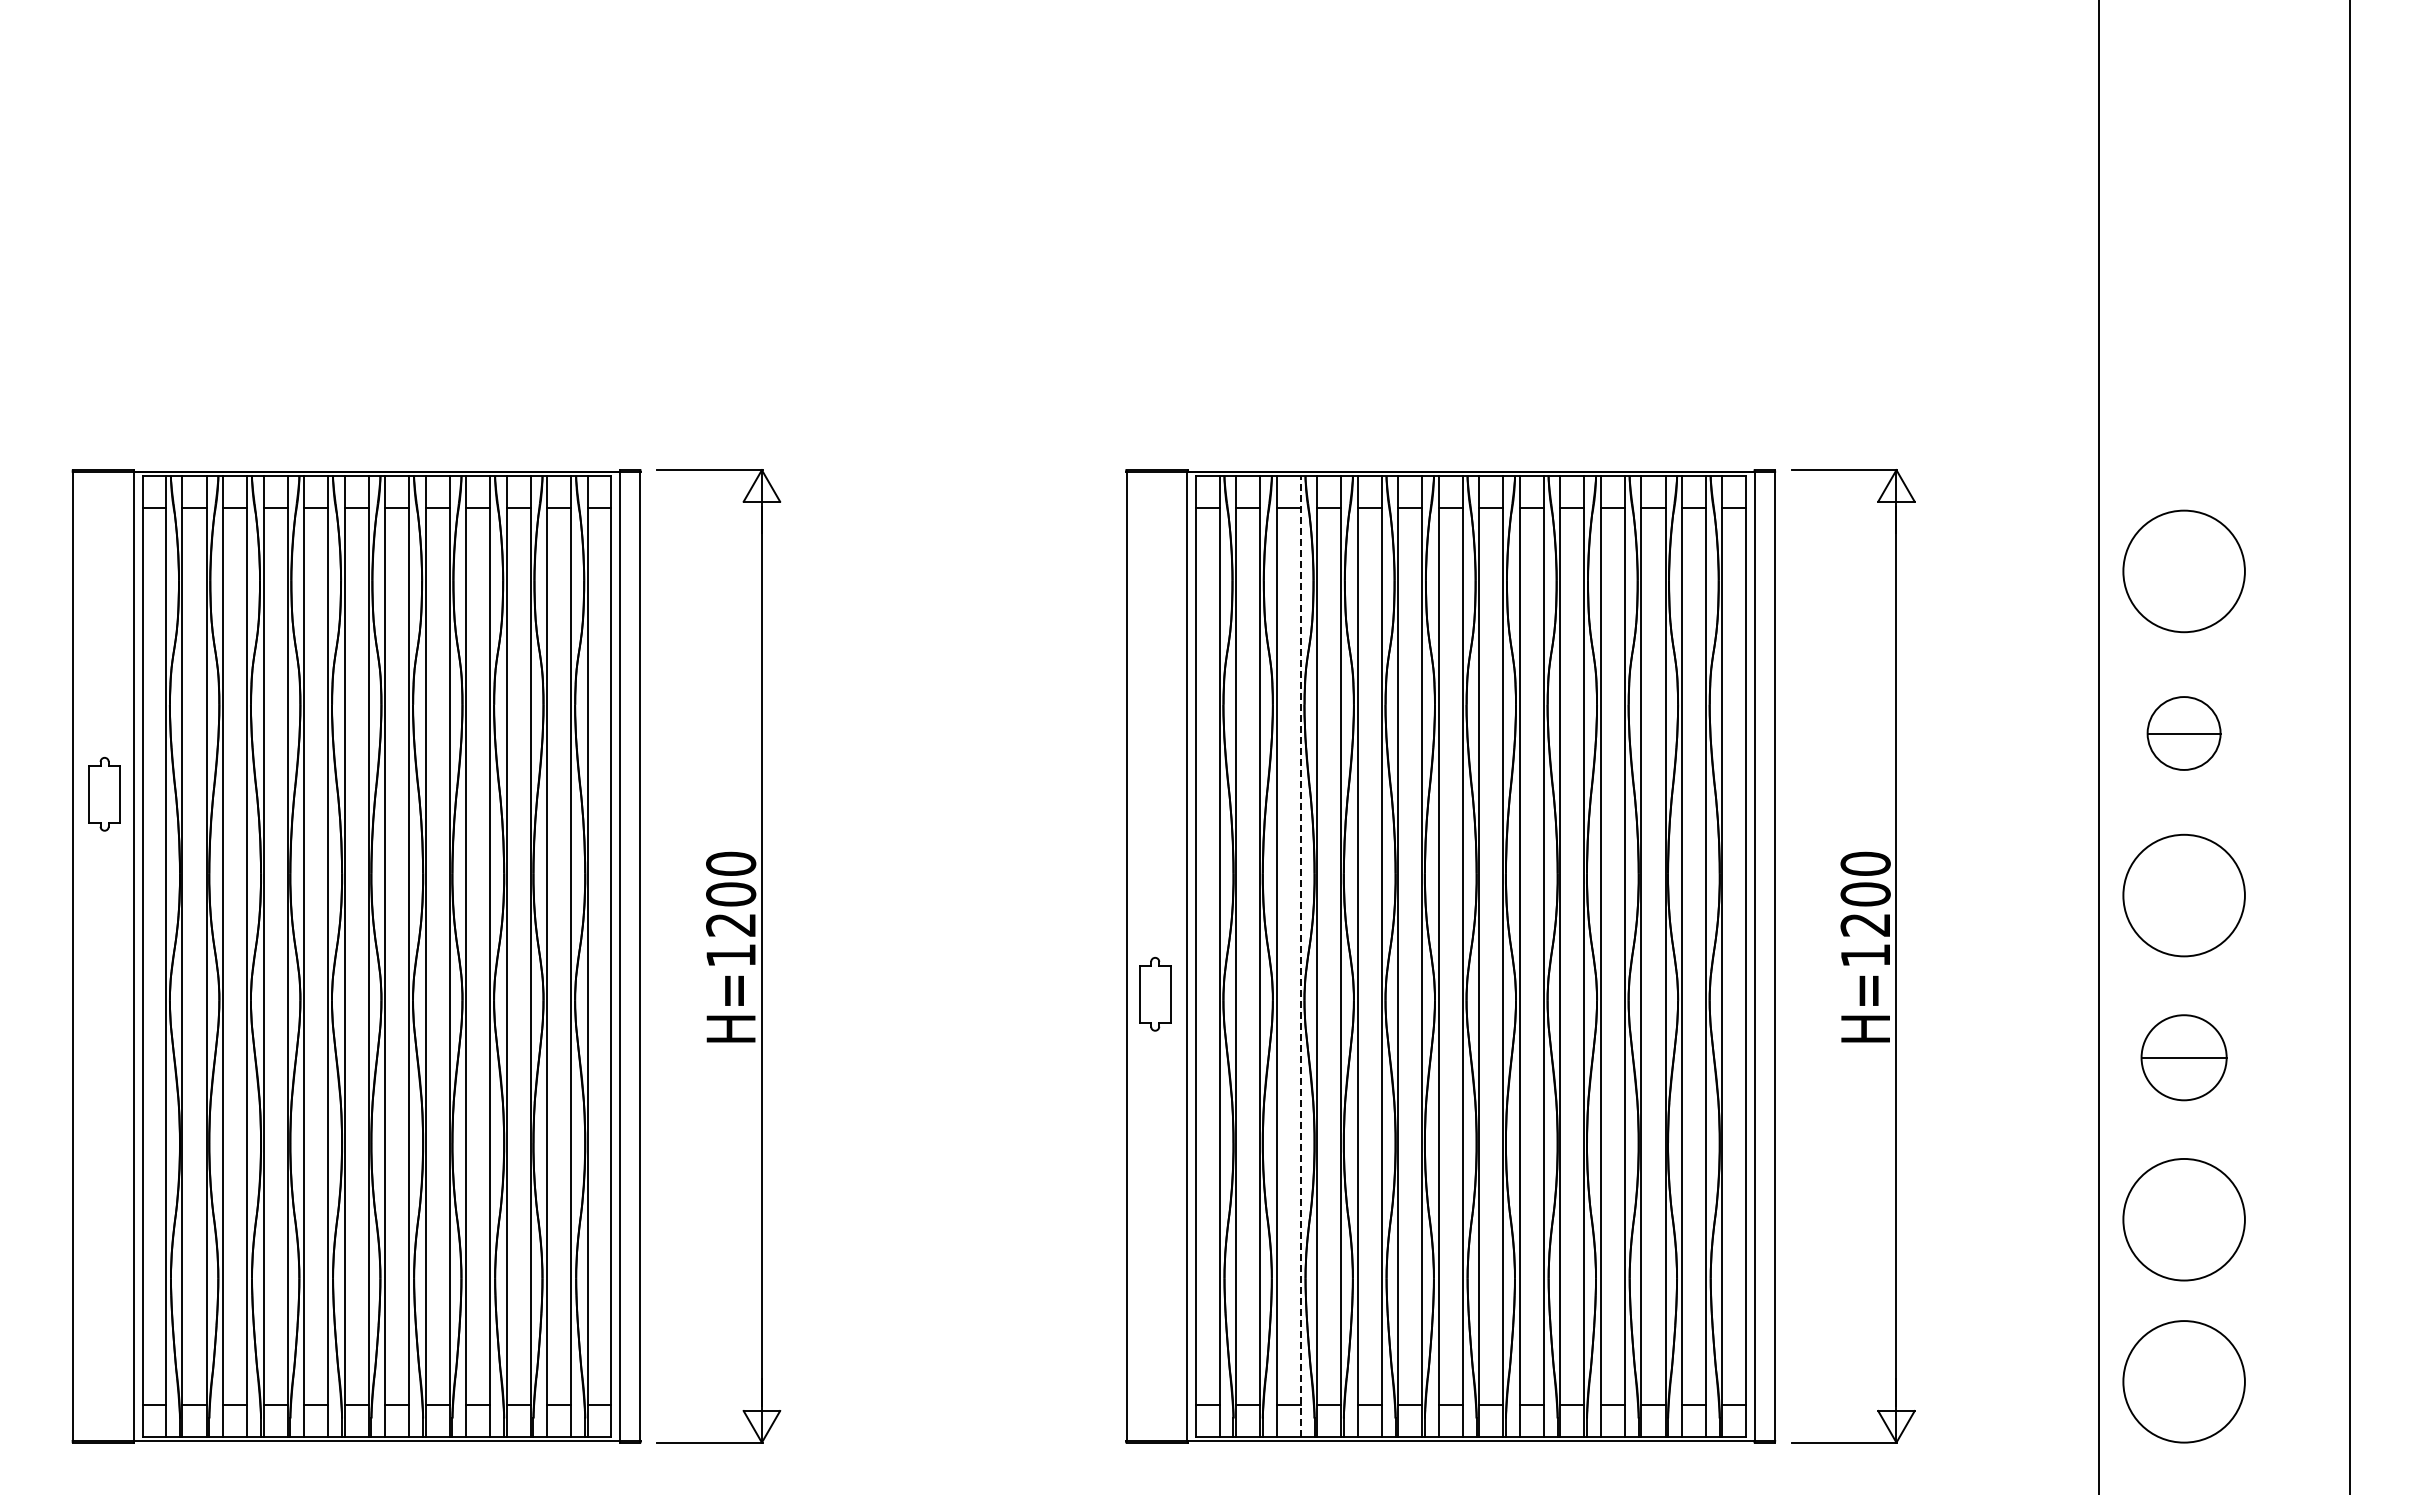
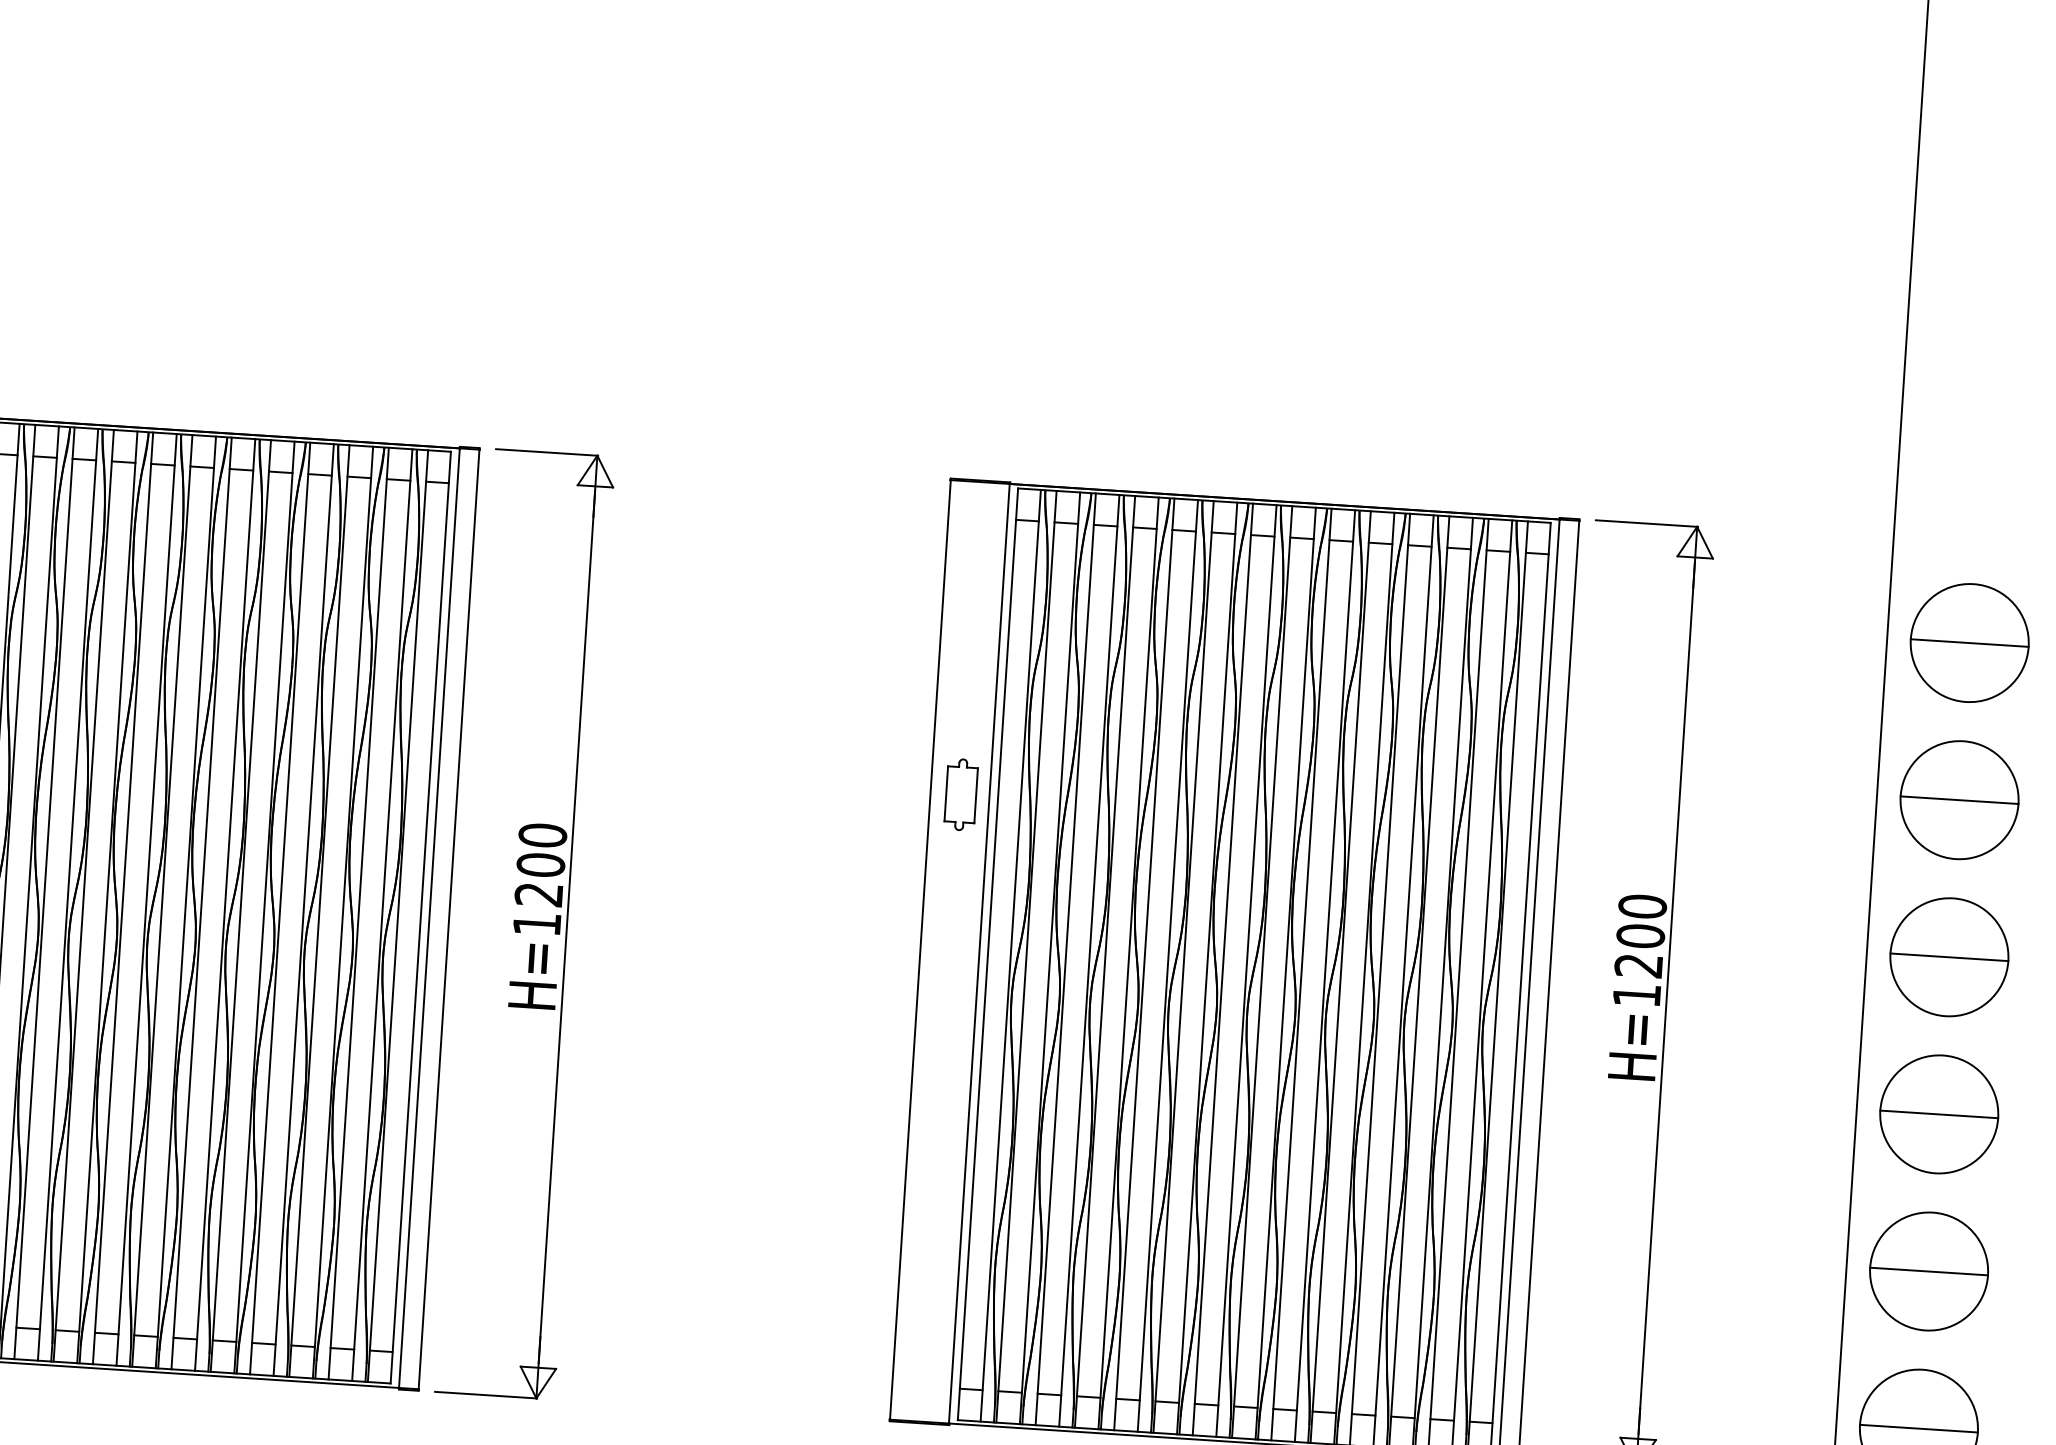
line: (2183, 571) -> (1969, 643), added
part: (2183, 733) -> (1958, 800), size x1.67
line: (2183, 895) -> (1948, 957), added
line: (1300, 956) -> (1088, 960), dashed -> solid
part: (1155, 994) -> (961, 795), moved
part: (2183, 1057) -> (1938, 1114), size x1.43
line: (2183, 1219) -> (1928, 1271), added
line: (2183, 1381) -> (1918, 1428), added

